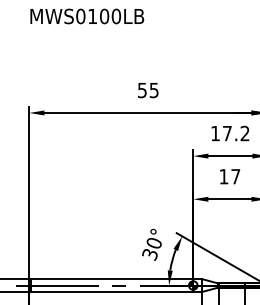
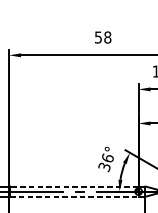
text: (153, 90) -> (107, 37), 55 -> 58
text: (153, 242) -> (107, 157), 30° -> 36°
line: (111, 279) -> (74, 186), solid -> dashed
line: (112, 292) -> (74, 197), solid -> dashed

